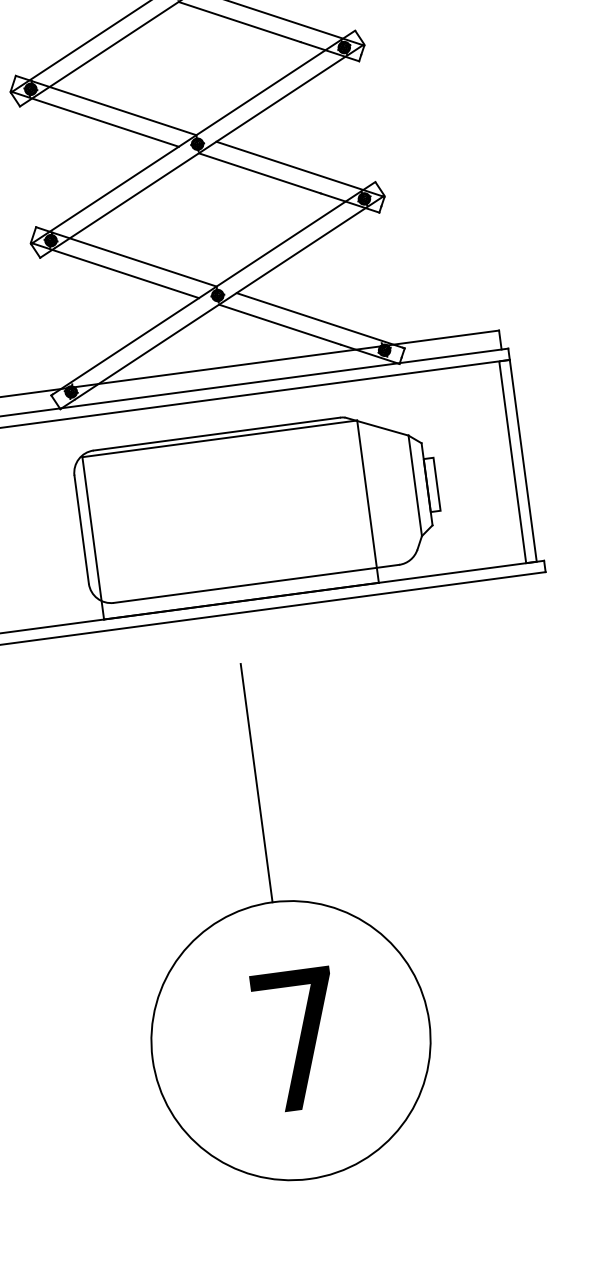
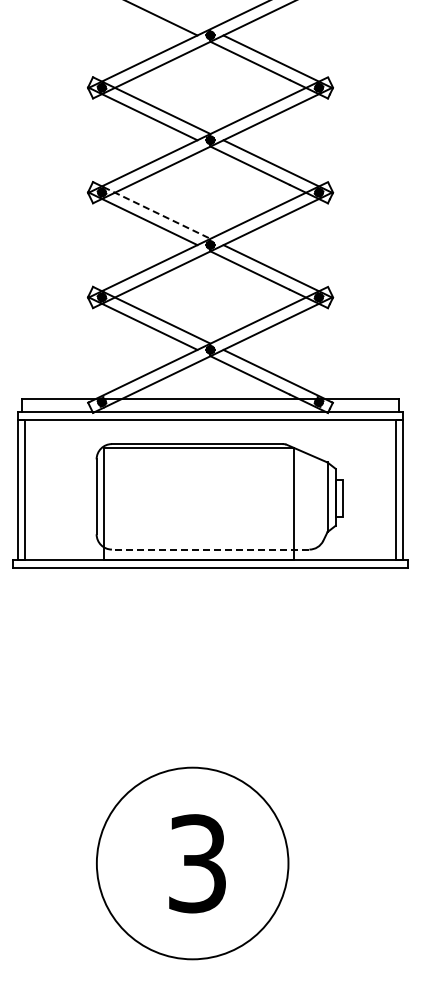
line: (115, 108) -> (157, 213), solid -> dashed
line: (256, 583) -> (210, 549), solid -> dashed
line: (256, 782) -> (192, 684), removed
text: (298, 1039) -> (197, 863), 7 -> 3

